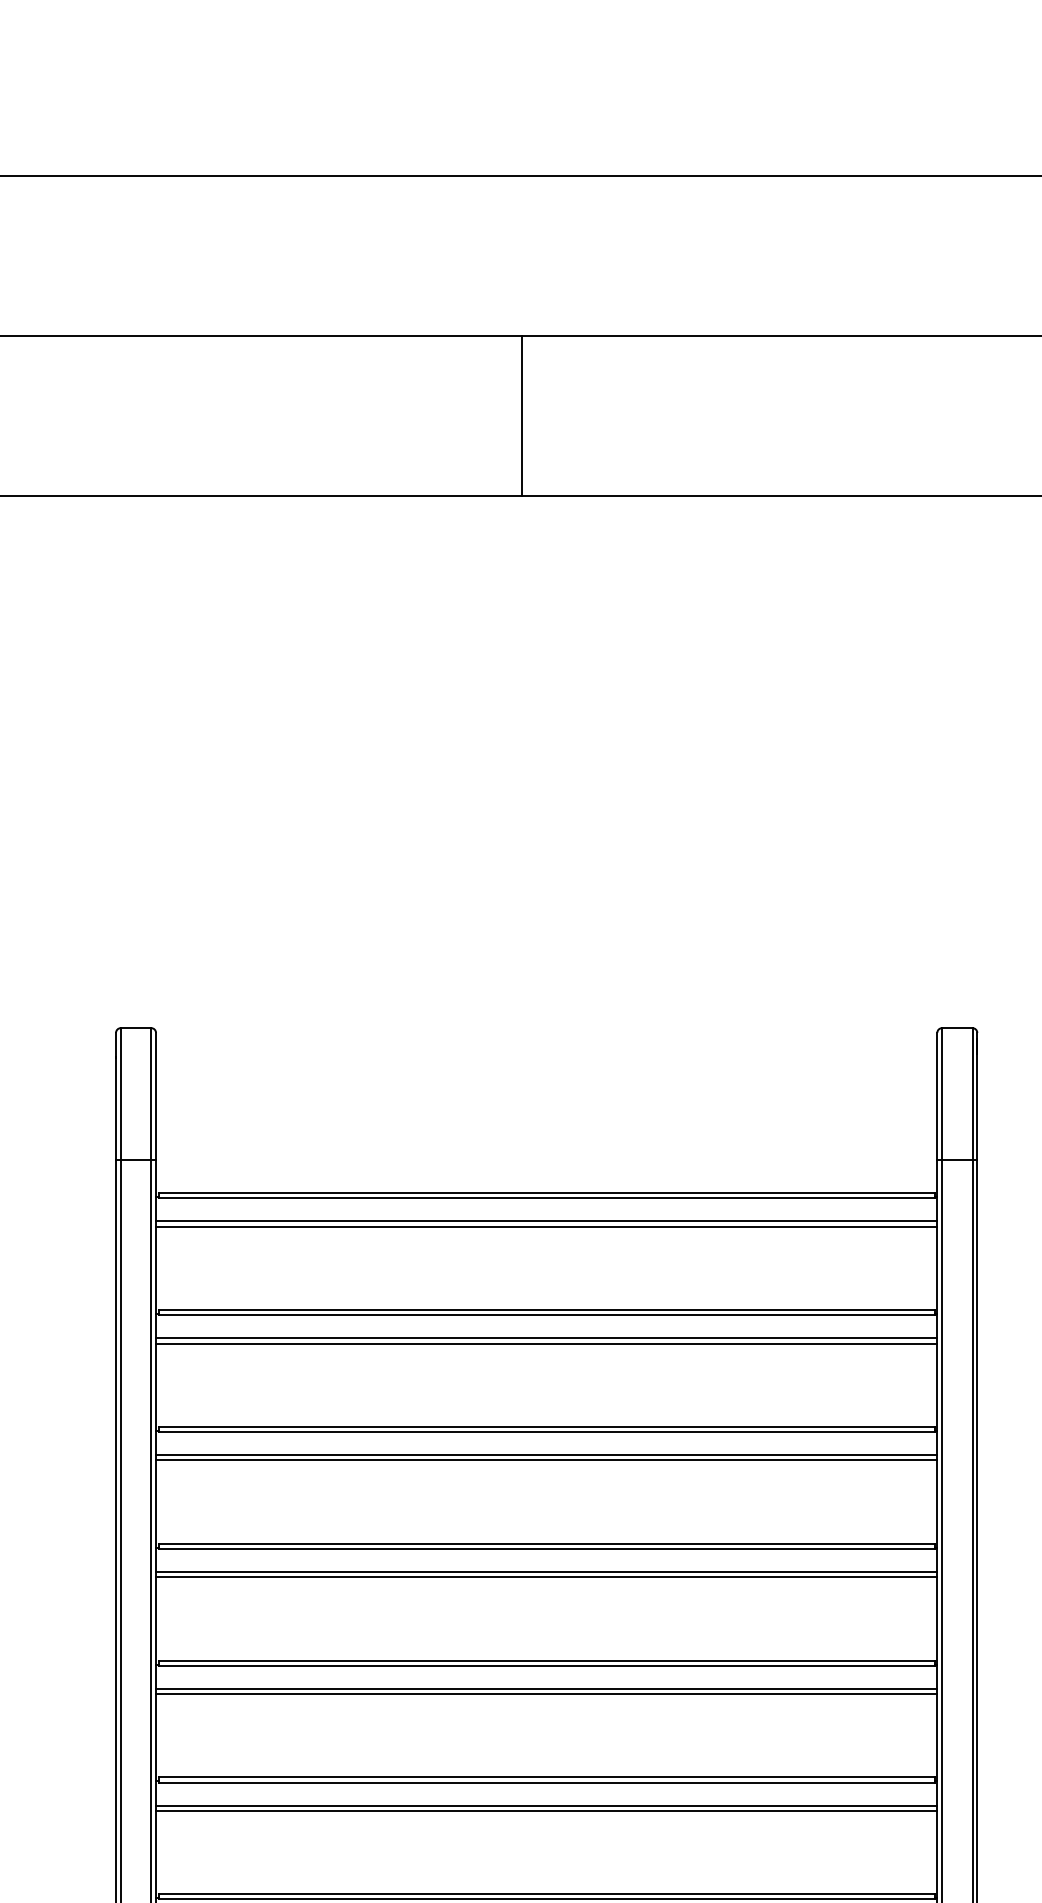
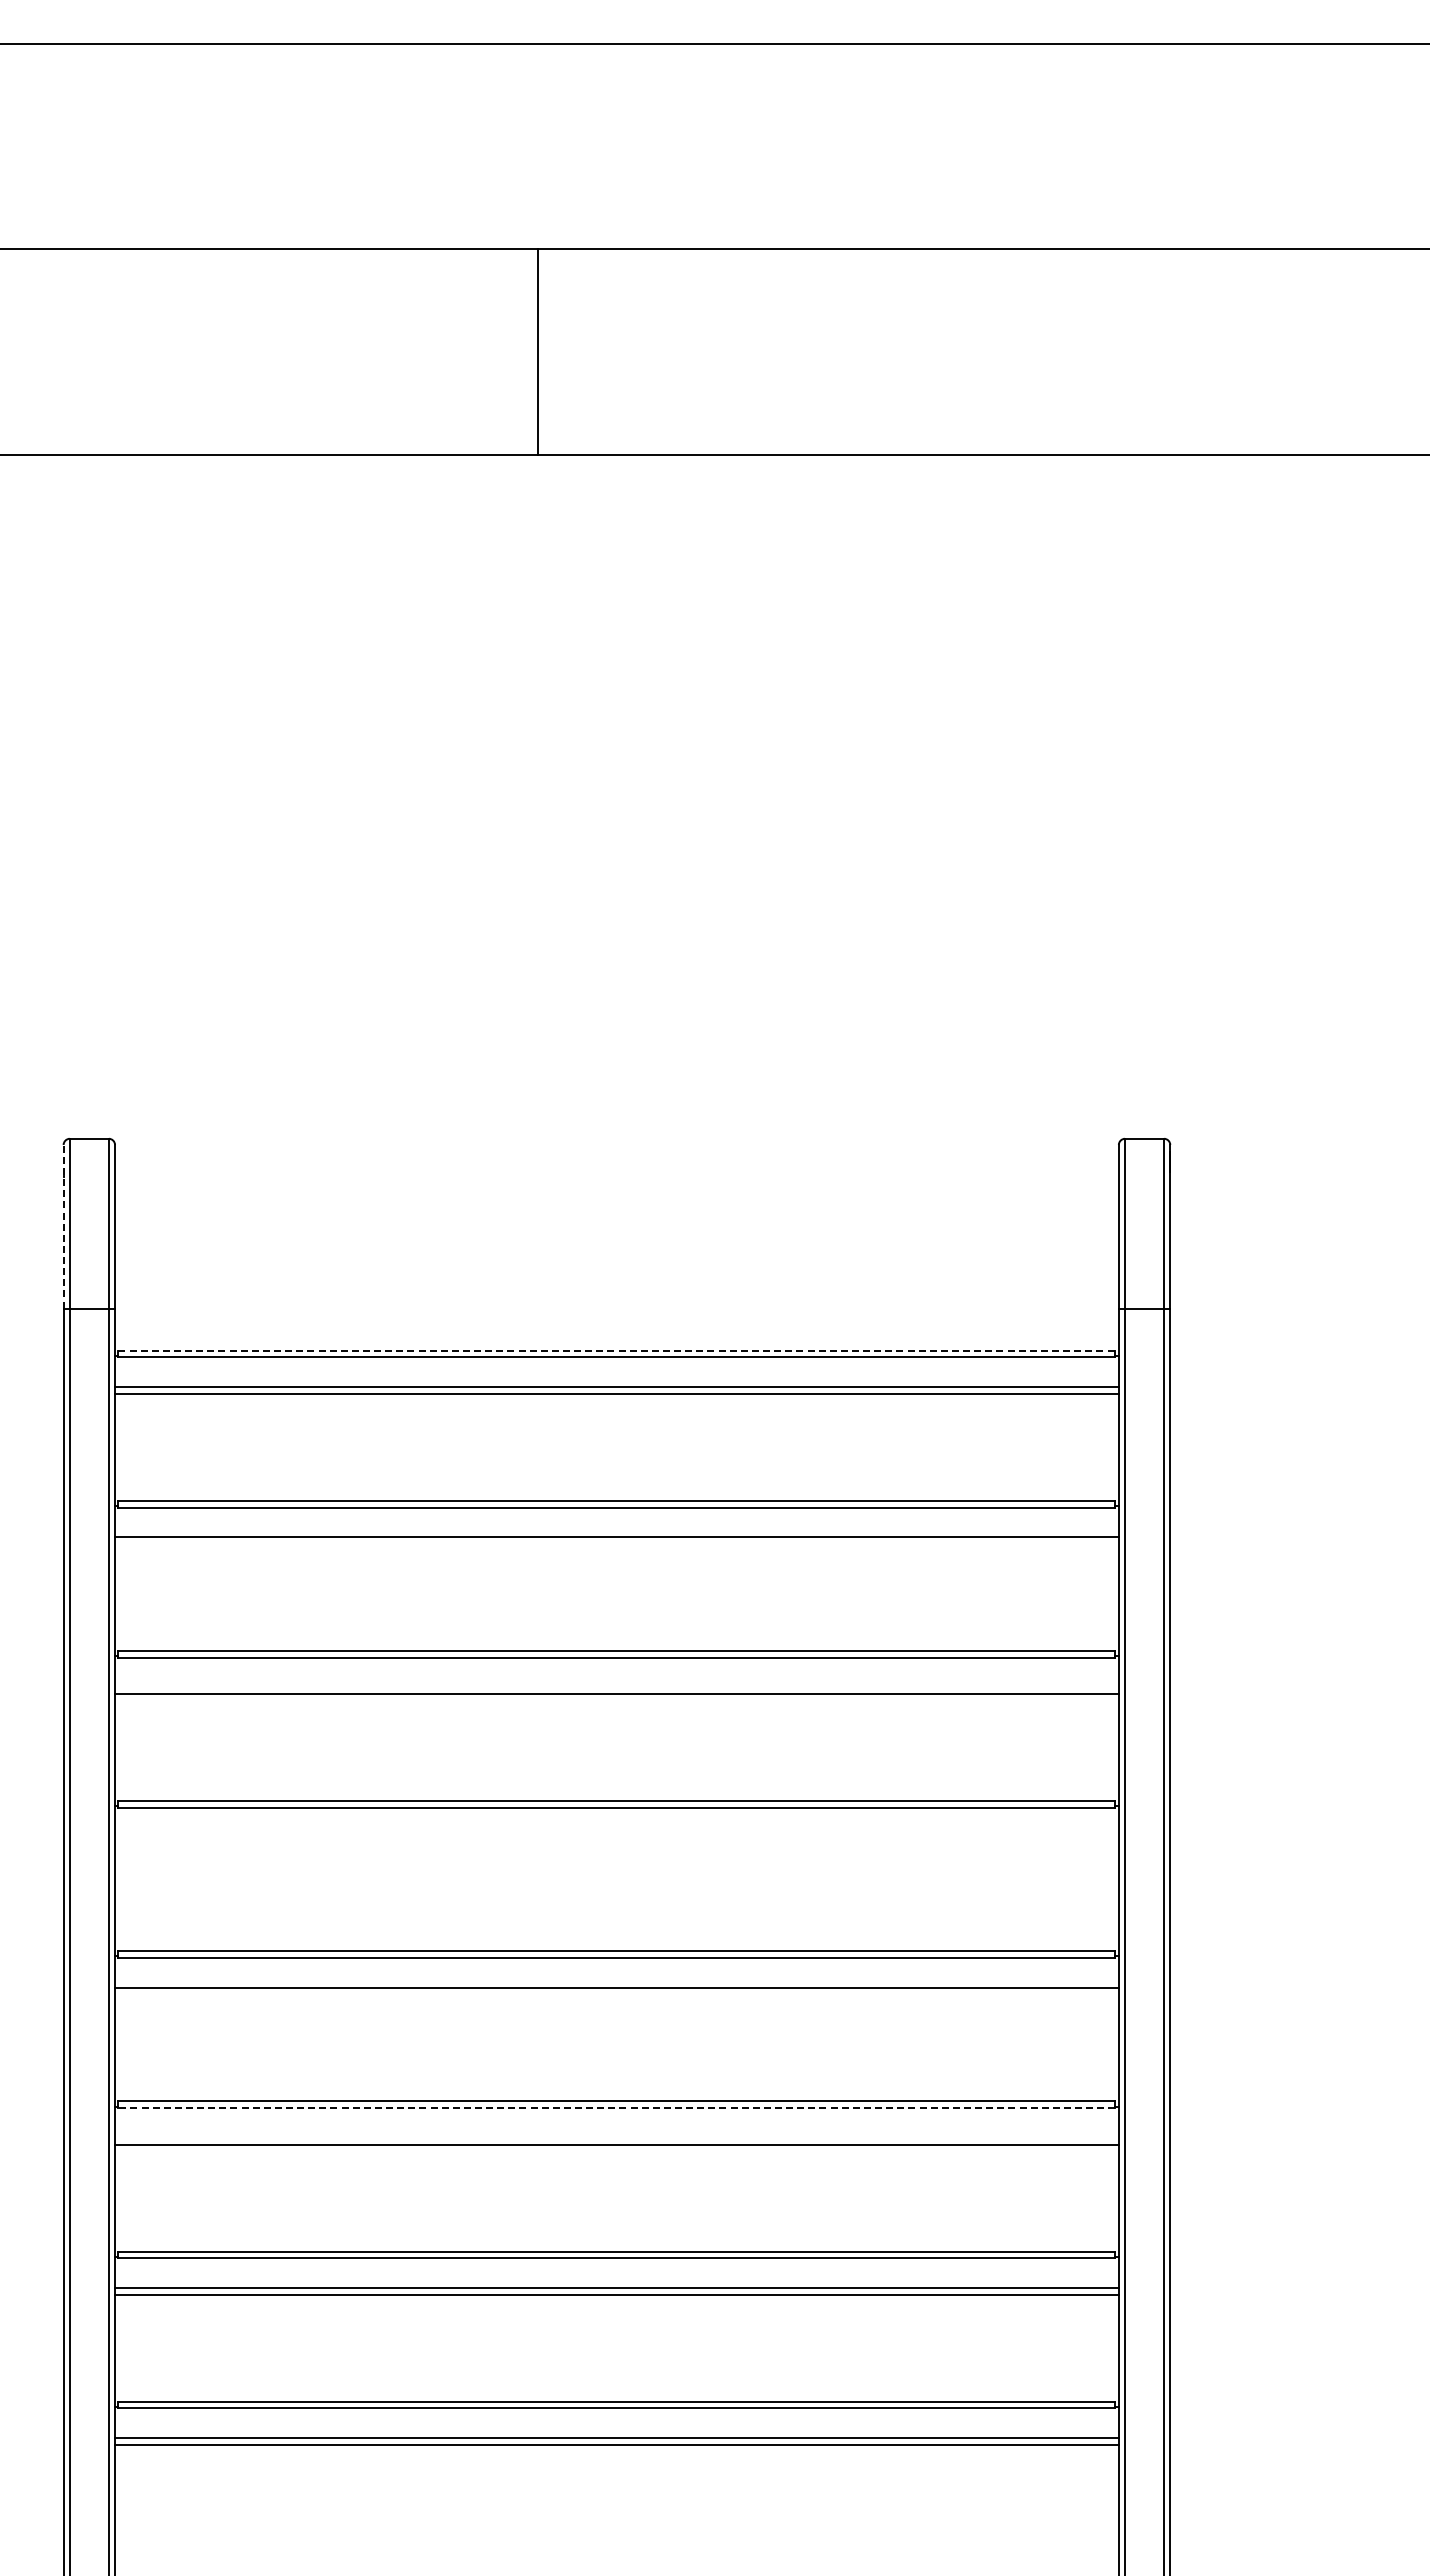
line: (522, 416) -> (538, 352), moved
line: (115, 1096) -> (63, 1226), solid -> dashed
line: (546, 1192) -> (616, 1350), solid -> dashed
line: (546, 1343) -> (616, 1544), removed
line: (546, 1455) -> (616, 1687), removed
line: (546, 1571) -> (616, 1837), removed
line: (546, 1577) -> (616, 1844), removed
line: (546, 1694) -> (616, 1994), removed
line: (546, 1782) -> (616, 2108), solid -> dashed
line: (546, 1805) -> (616, 2137), removed

